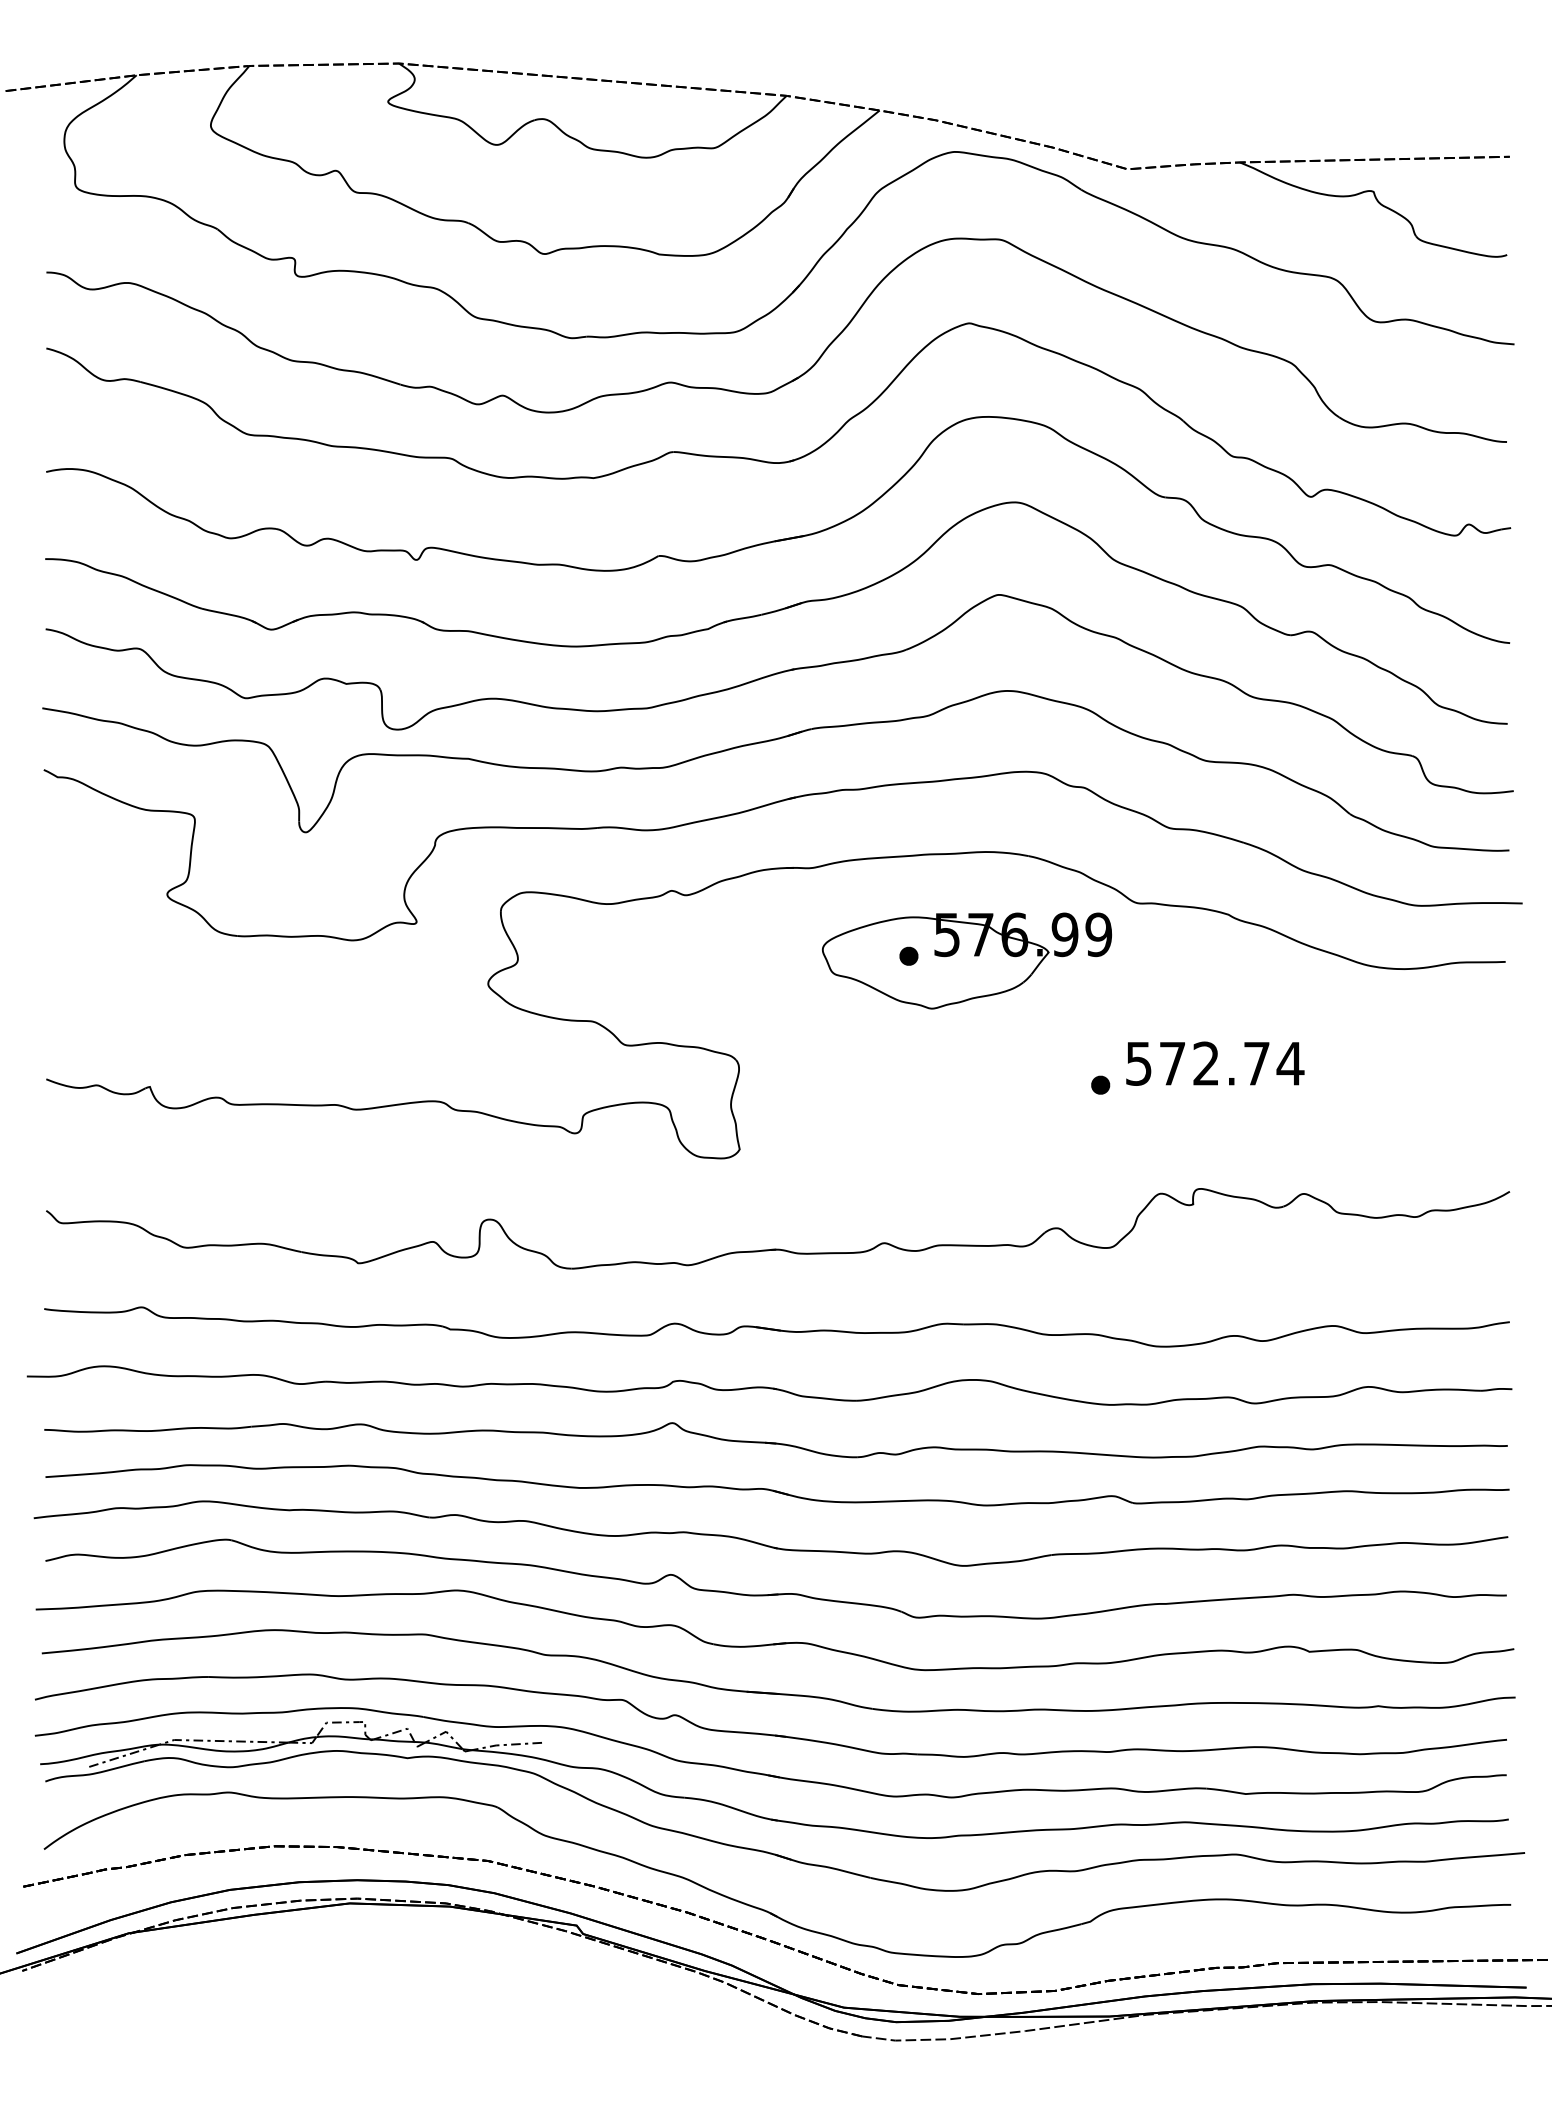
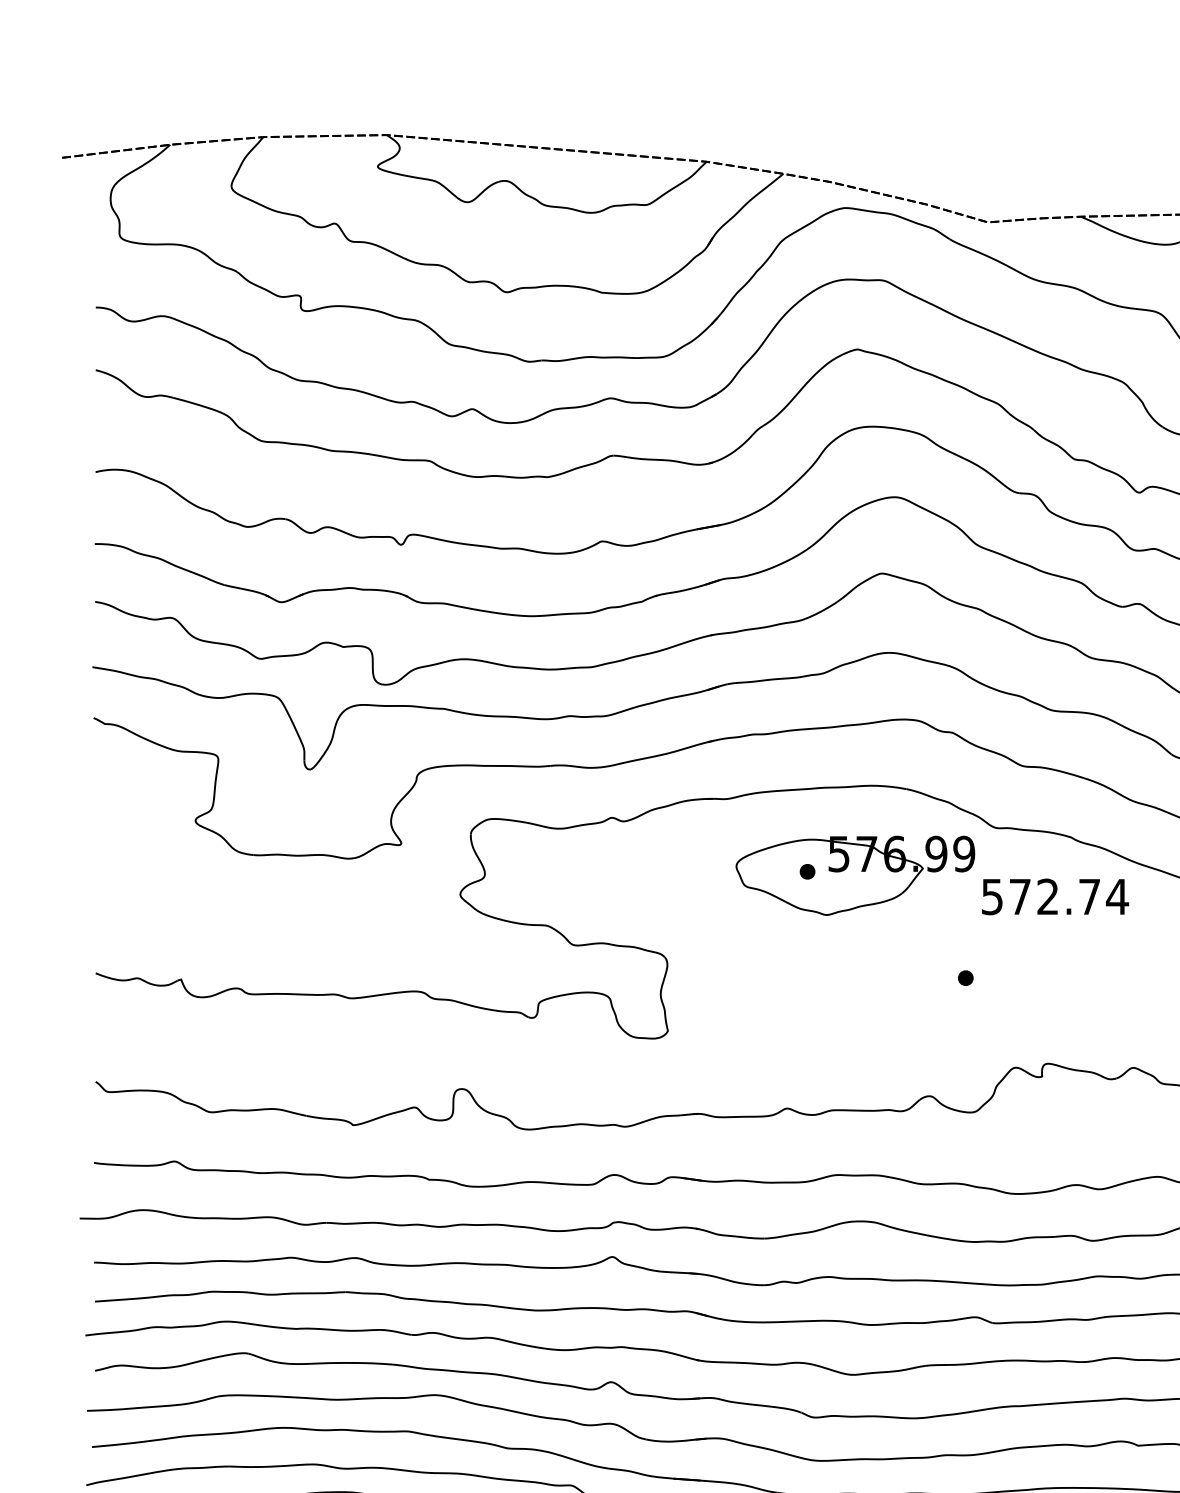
text: (1215, 1063) -> (1055, 896), moved

